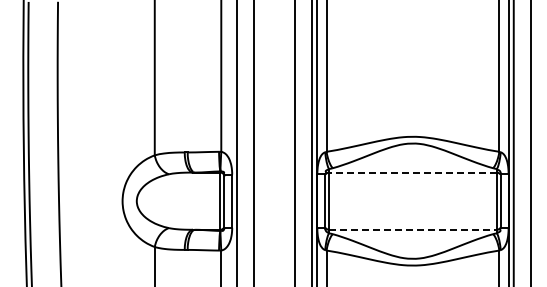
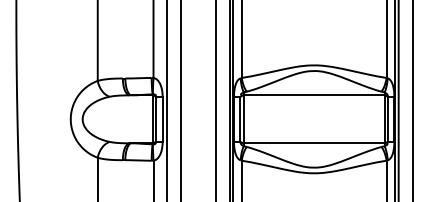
line: (412, 172) -> (313, 95), dashed -> solid
line: (412, 229) -> (313, 143), dashed -> solid

